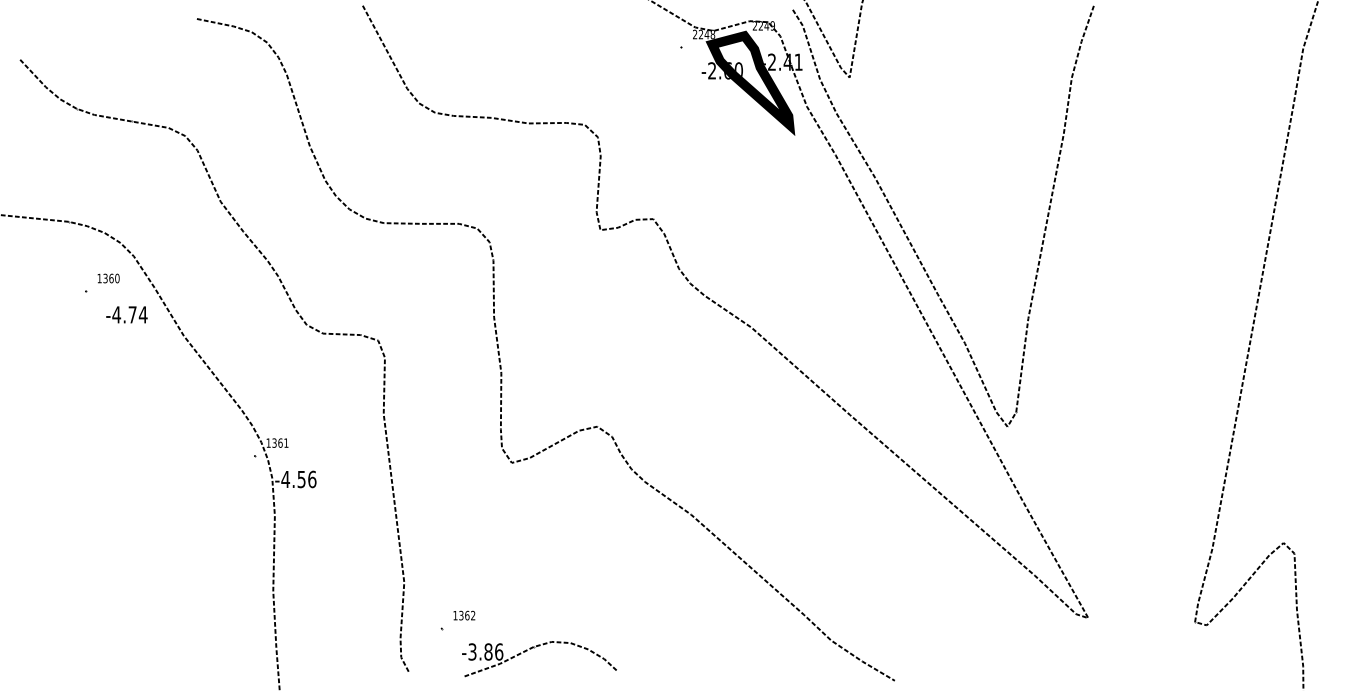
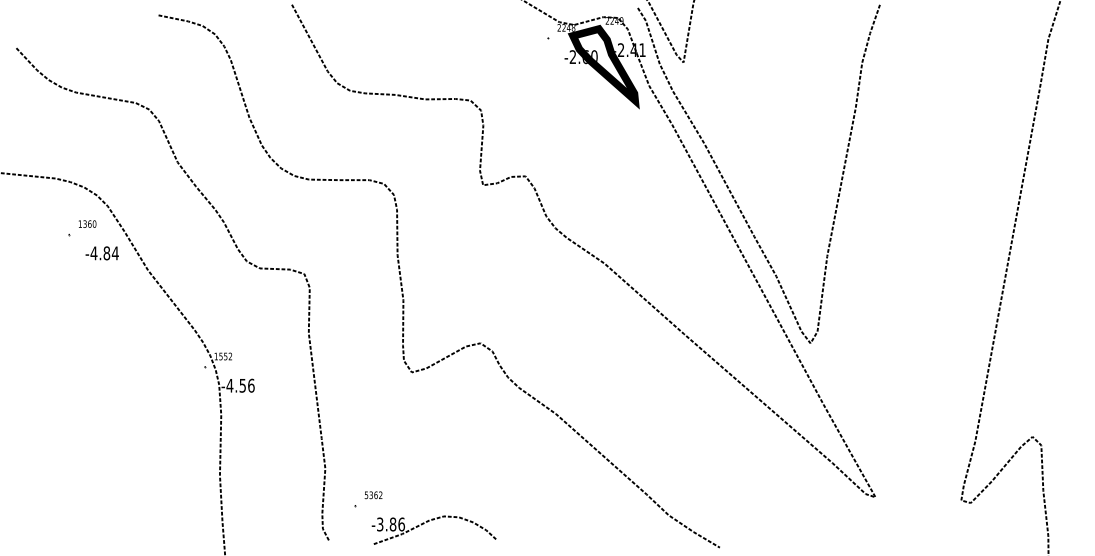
text: (132, 314) -> (106, 253), -4.74 -> -4.84
text: (280, 442) -> (225, 356), 1361 -> 1552
text: (455, 615) -> (366, 495), 1362 -> 5362

